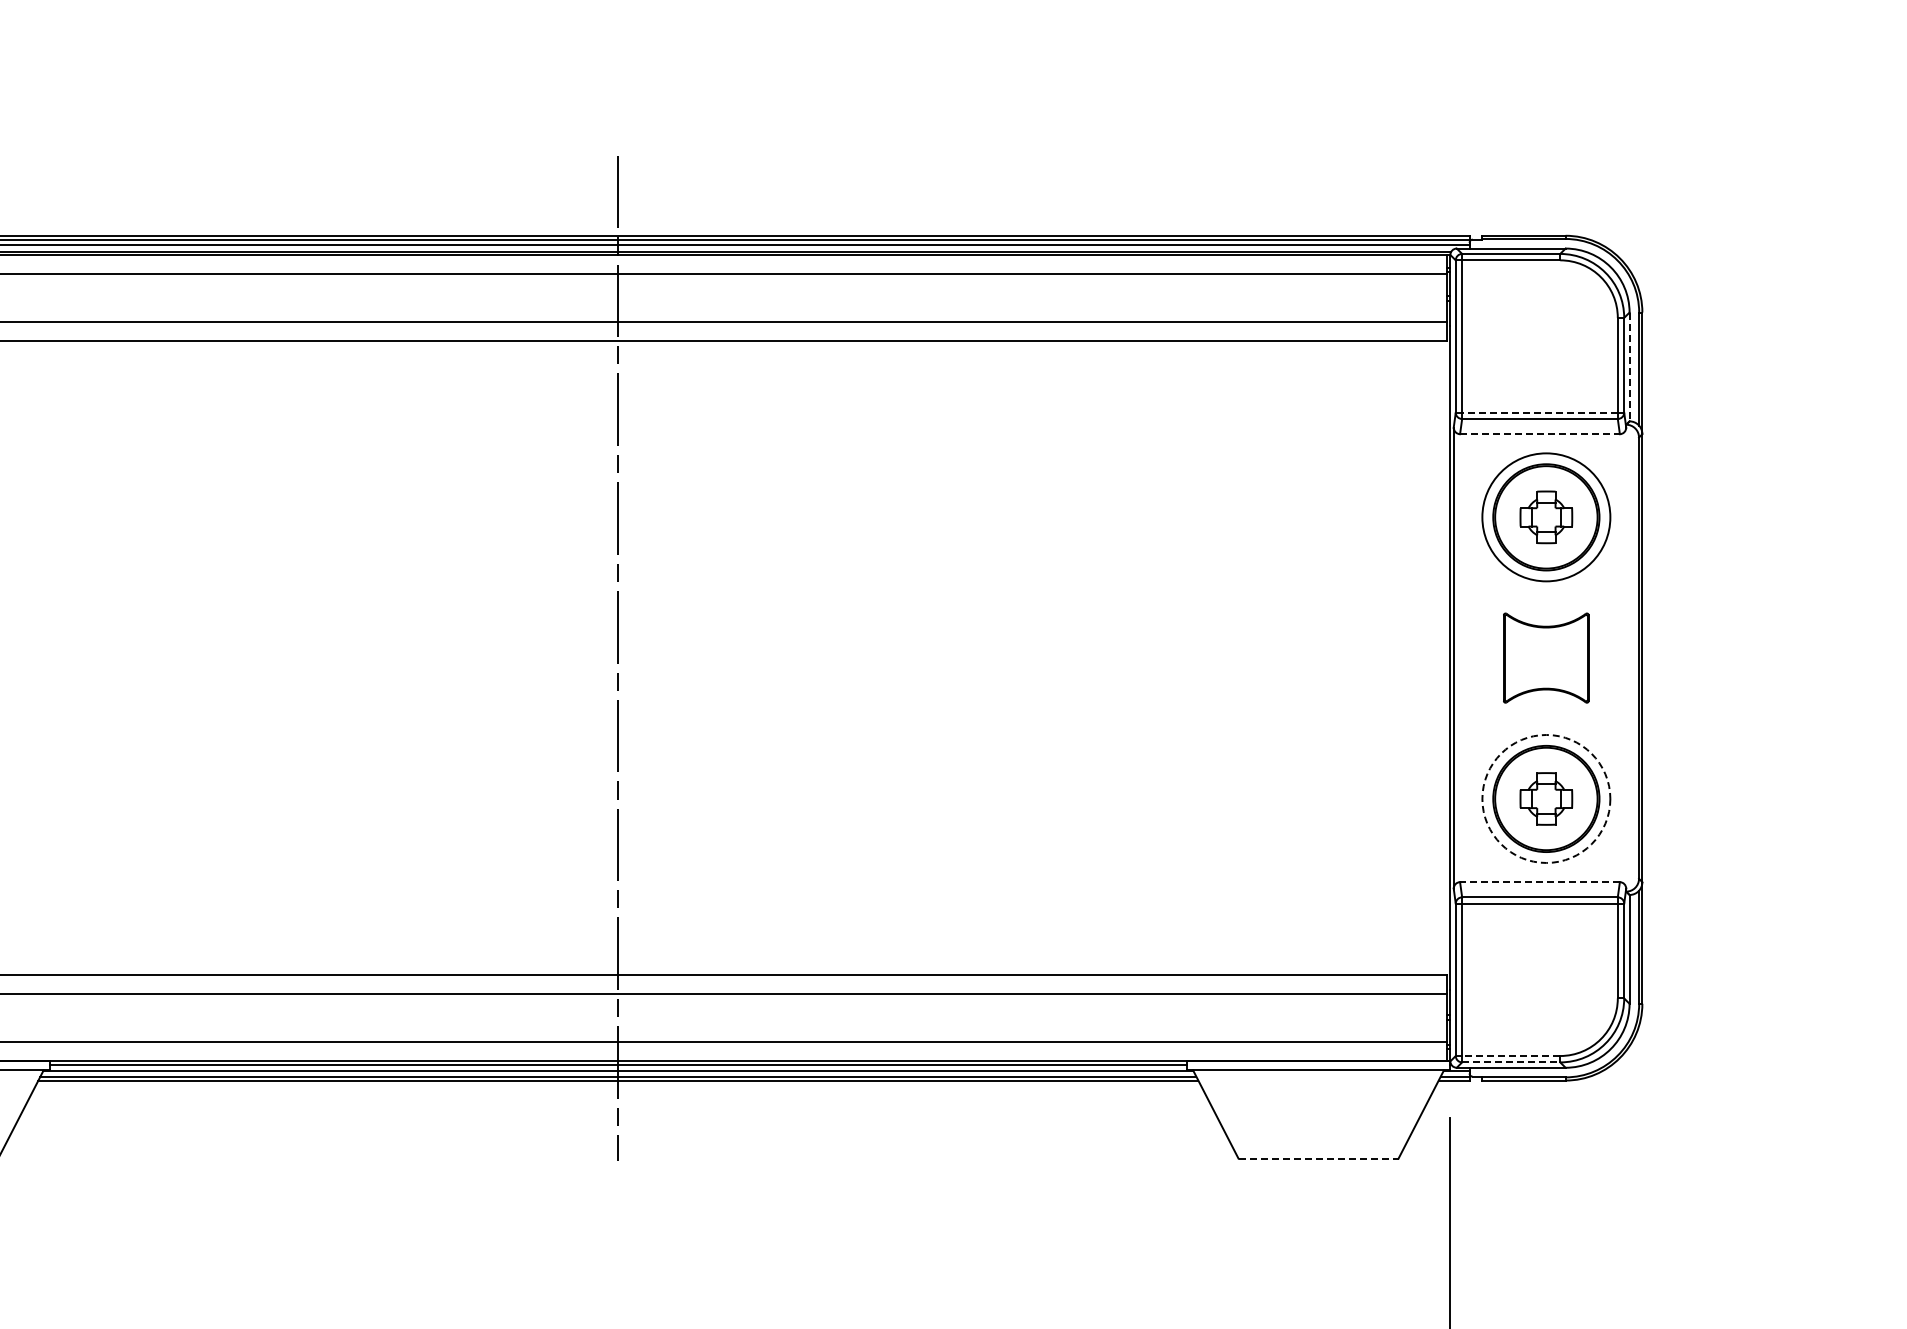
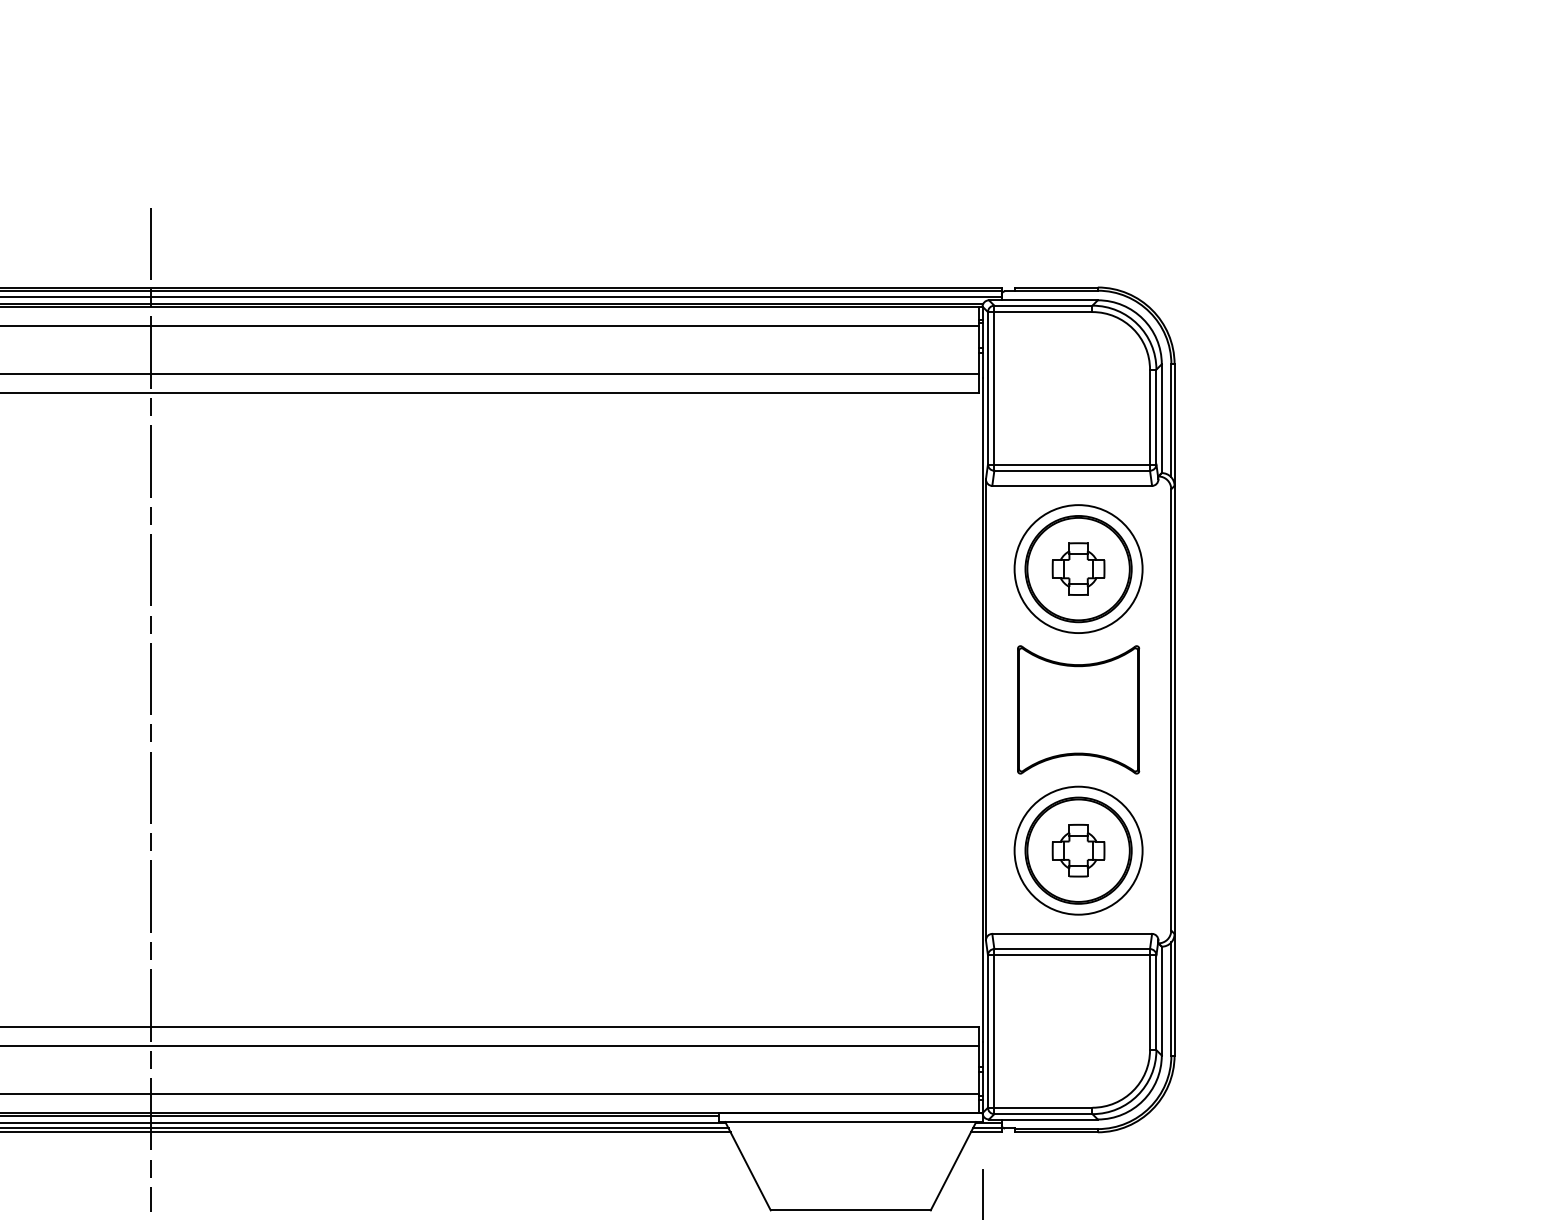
line: (1629, 367) -> (1161, 419), dashed -> solid
line: (1539, 412) -> (1071, 464), dashed -> solid
line: (1539, 434) -> (1071, 486), dashed -> solid
part: (1545, 657) -> (1077, 709), size x1.43
circle: (1546, 798) -> (1078, 850), dashed -> solid
line: (1539, 882) -> (1071, 934), dashed -> solid
line: (1510, 1056) -> (1042, 1108), dashed -> solid
line: (1511, 1062) -> (1043, 1114), dashed -> solid
line: (1318, 1158) -> (850, 1210), dashed -> solid

